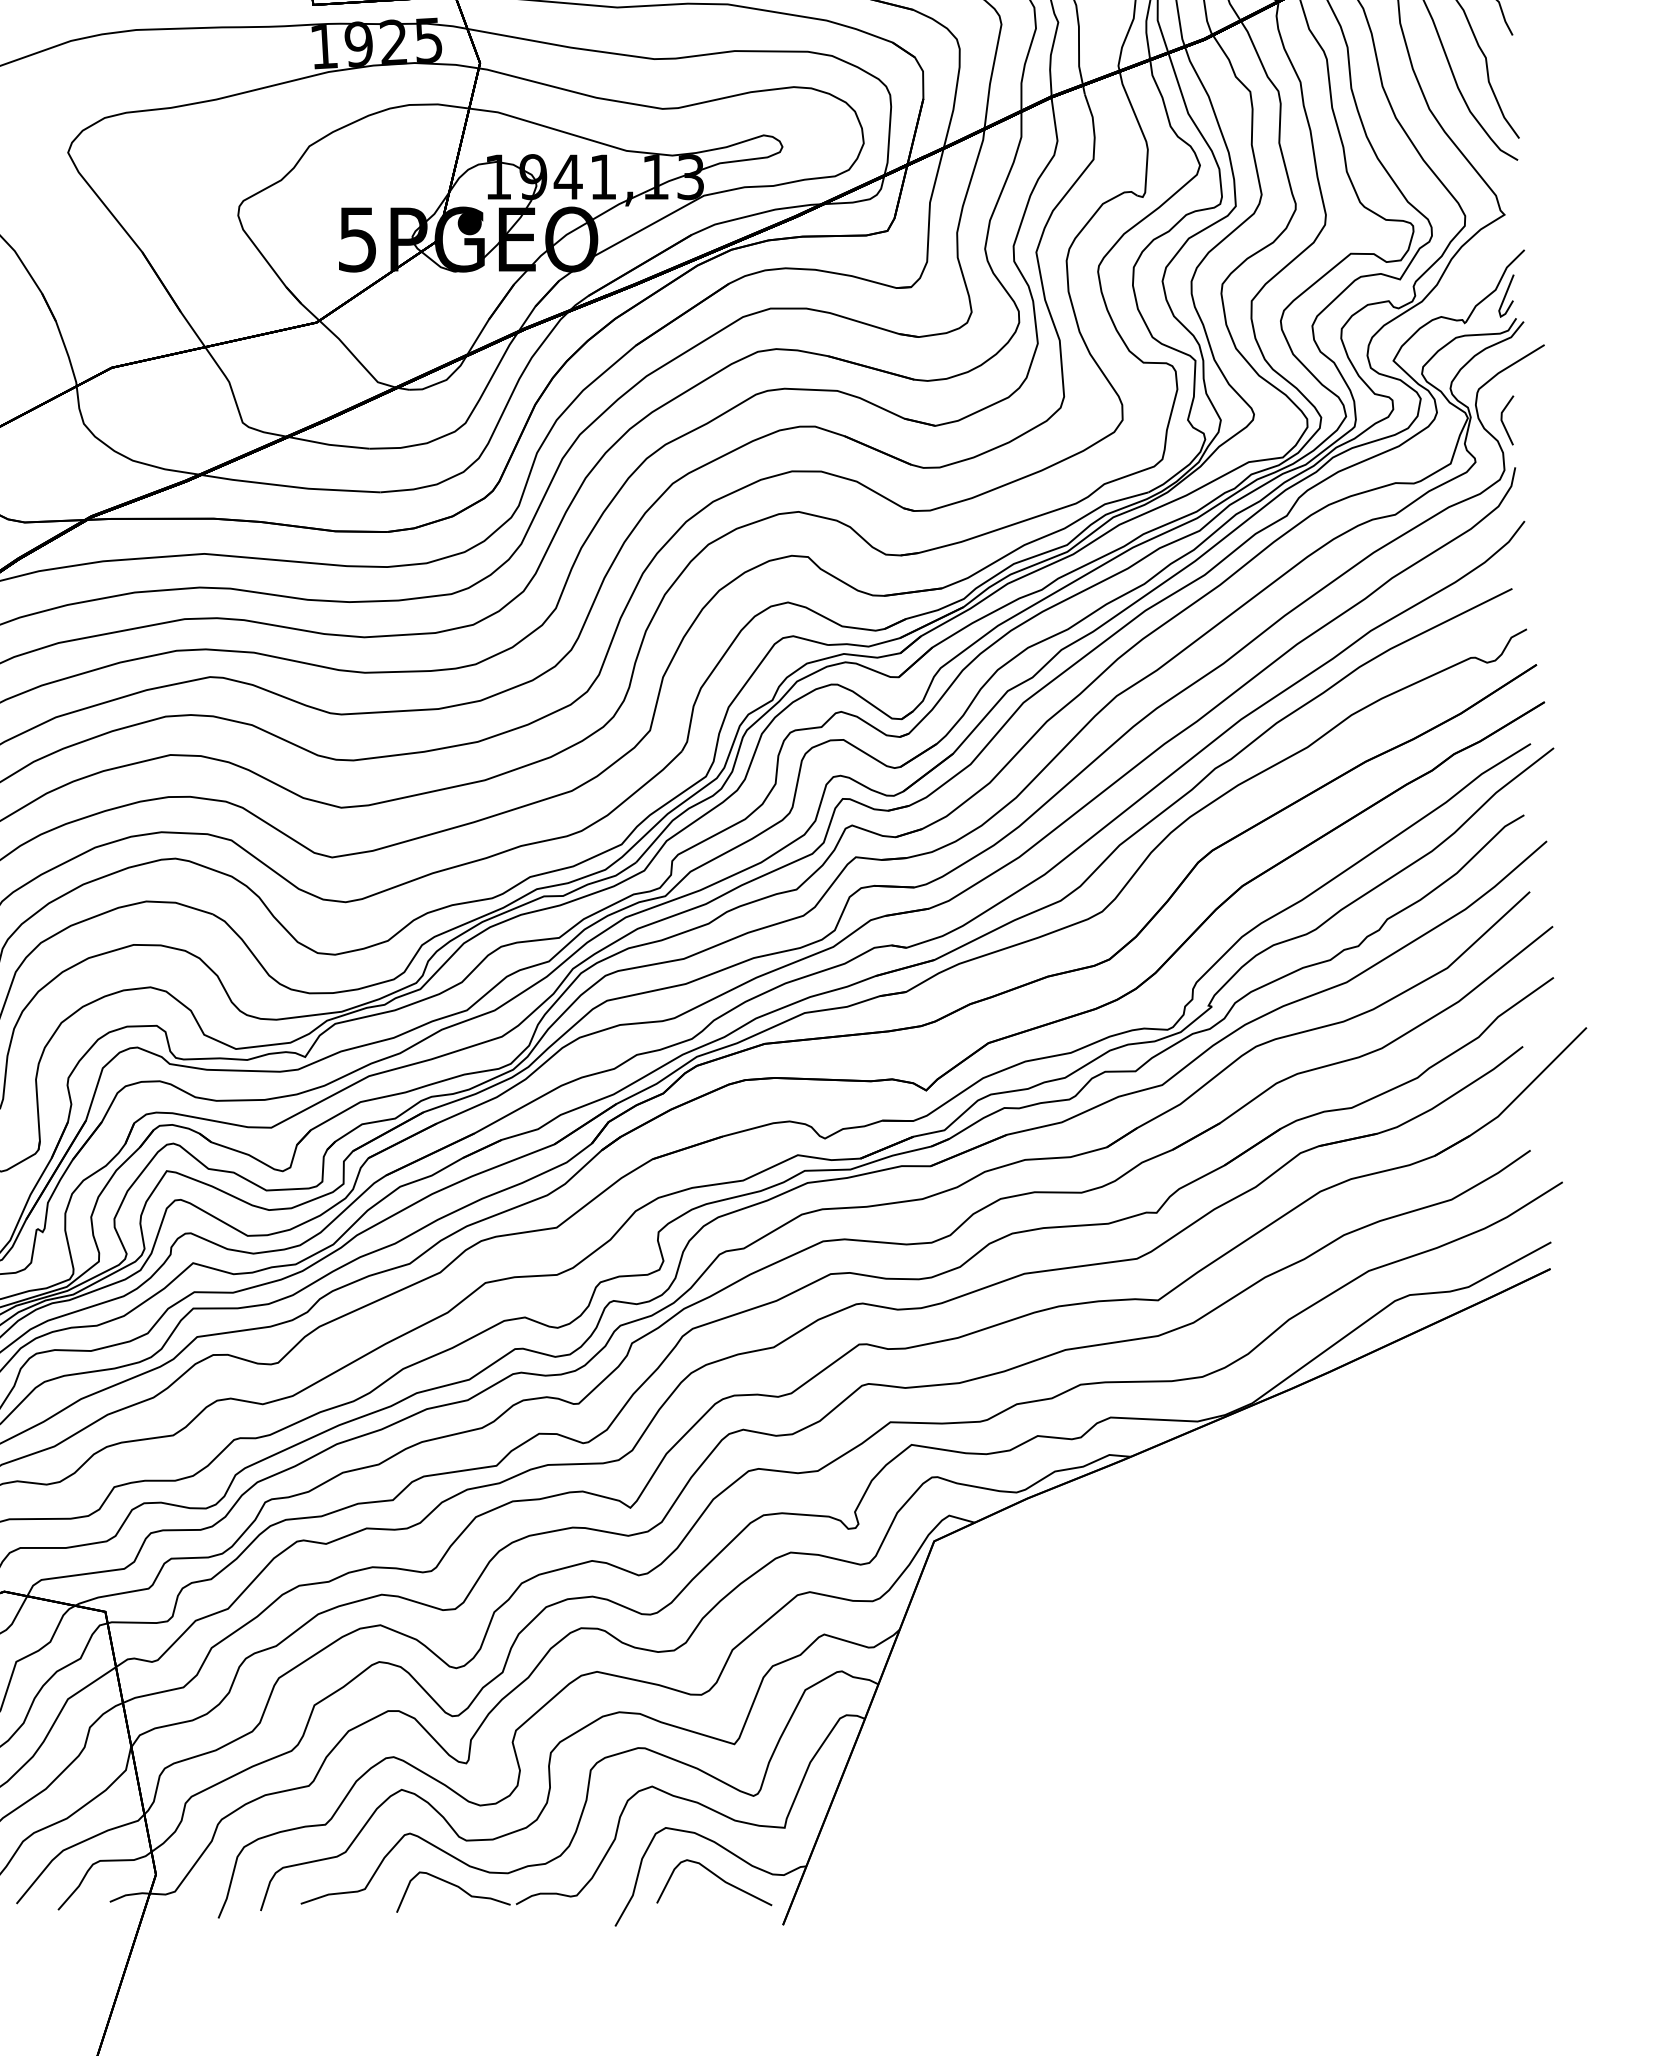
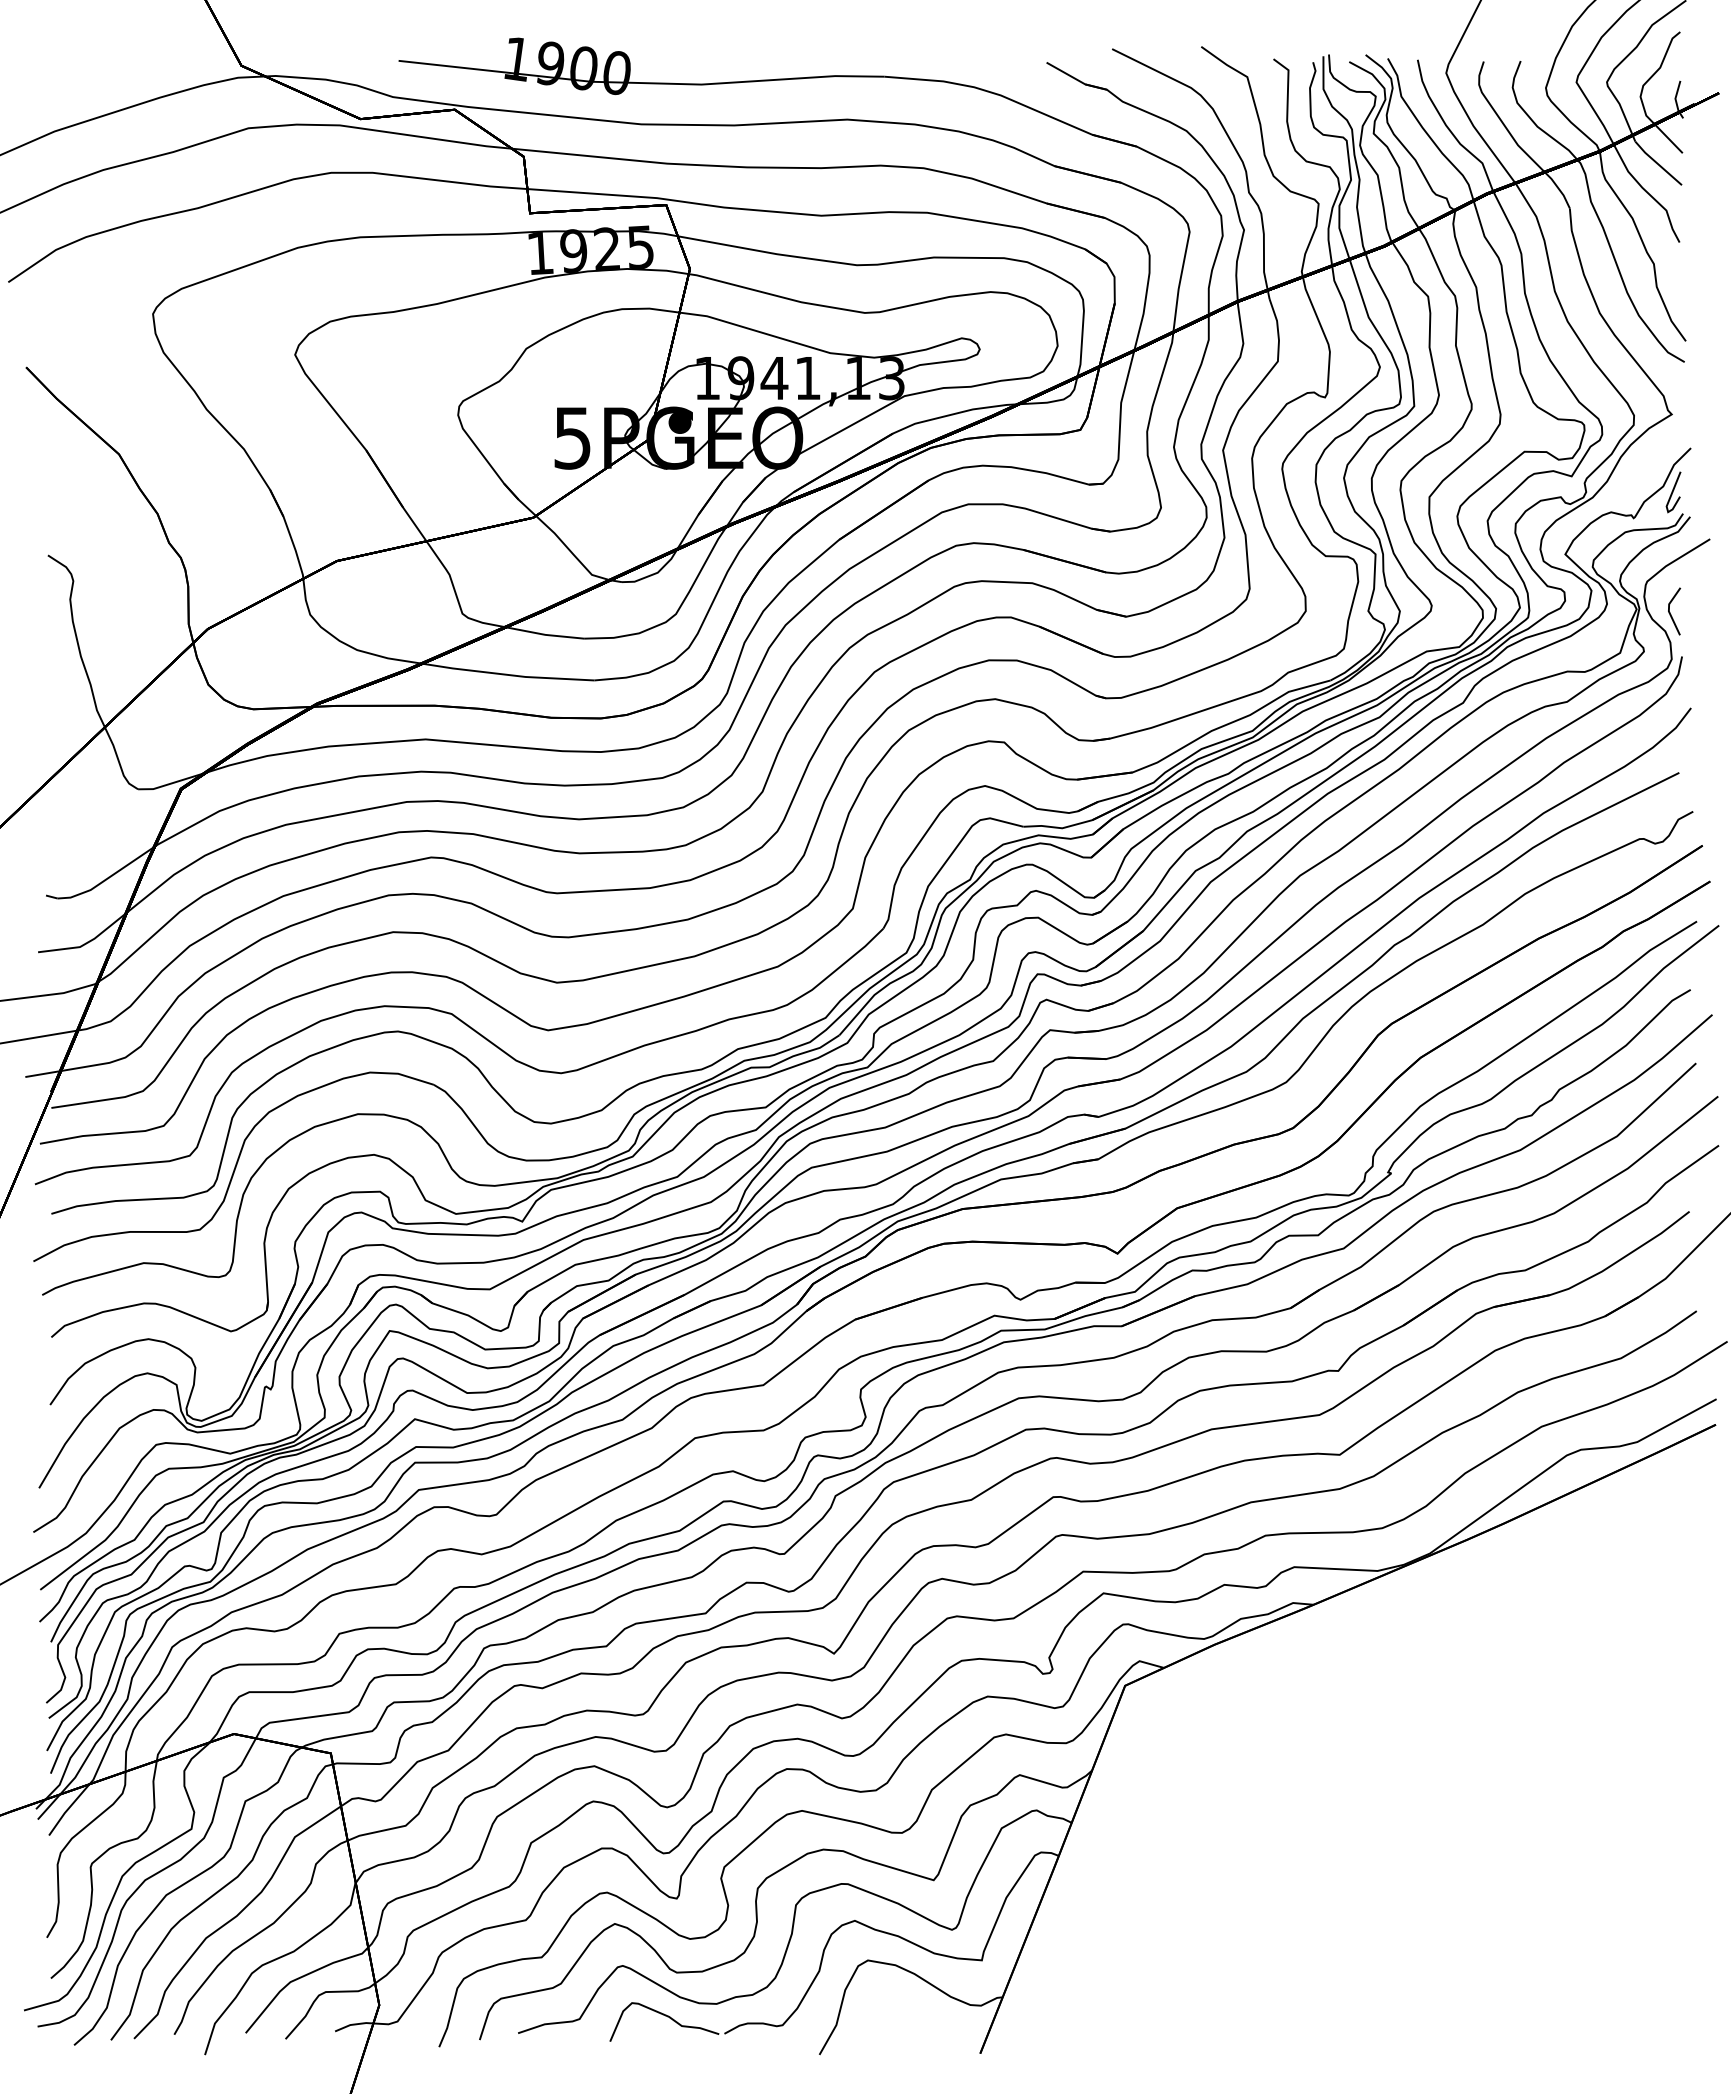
part: (713, 1882) -> (913, 2012), removed

